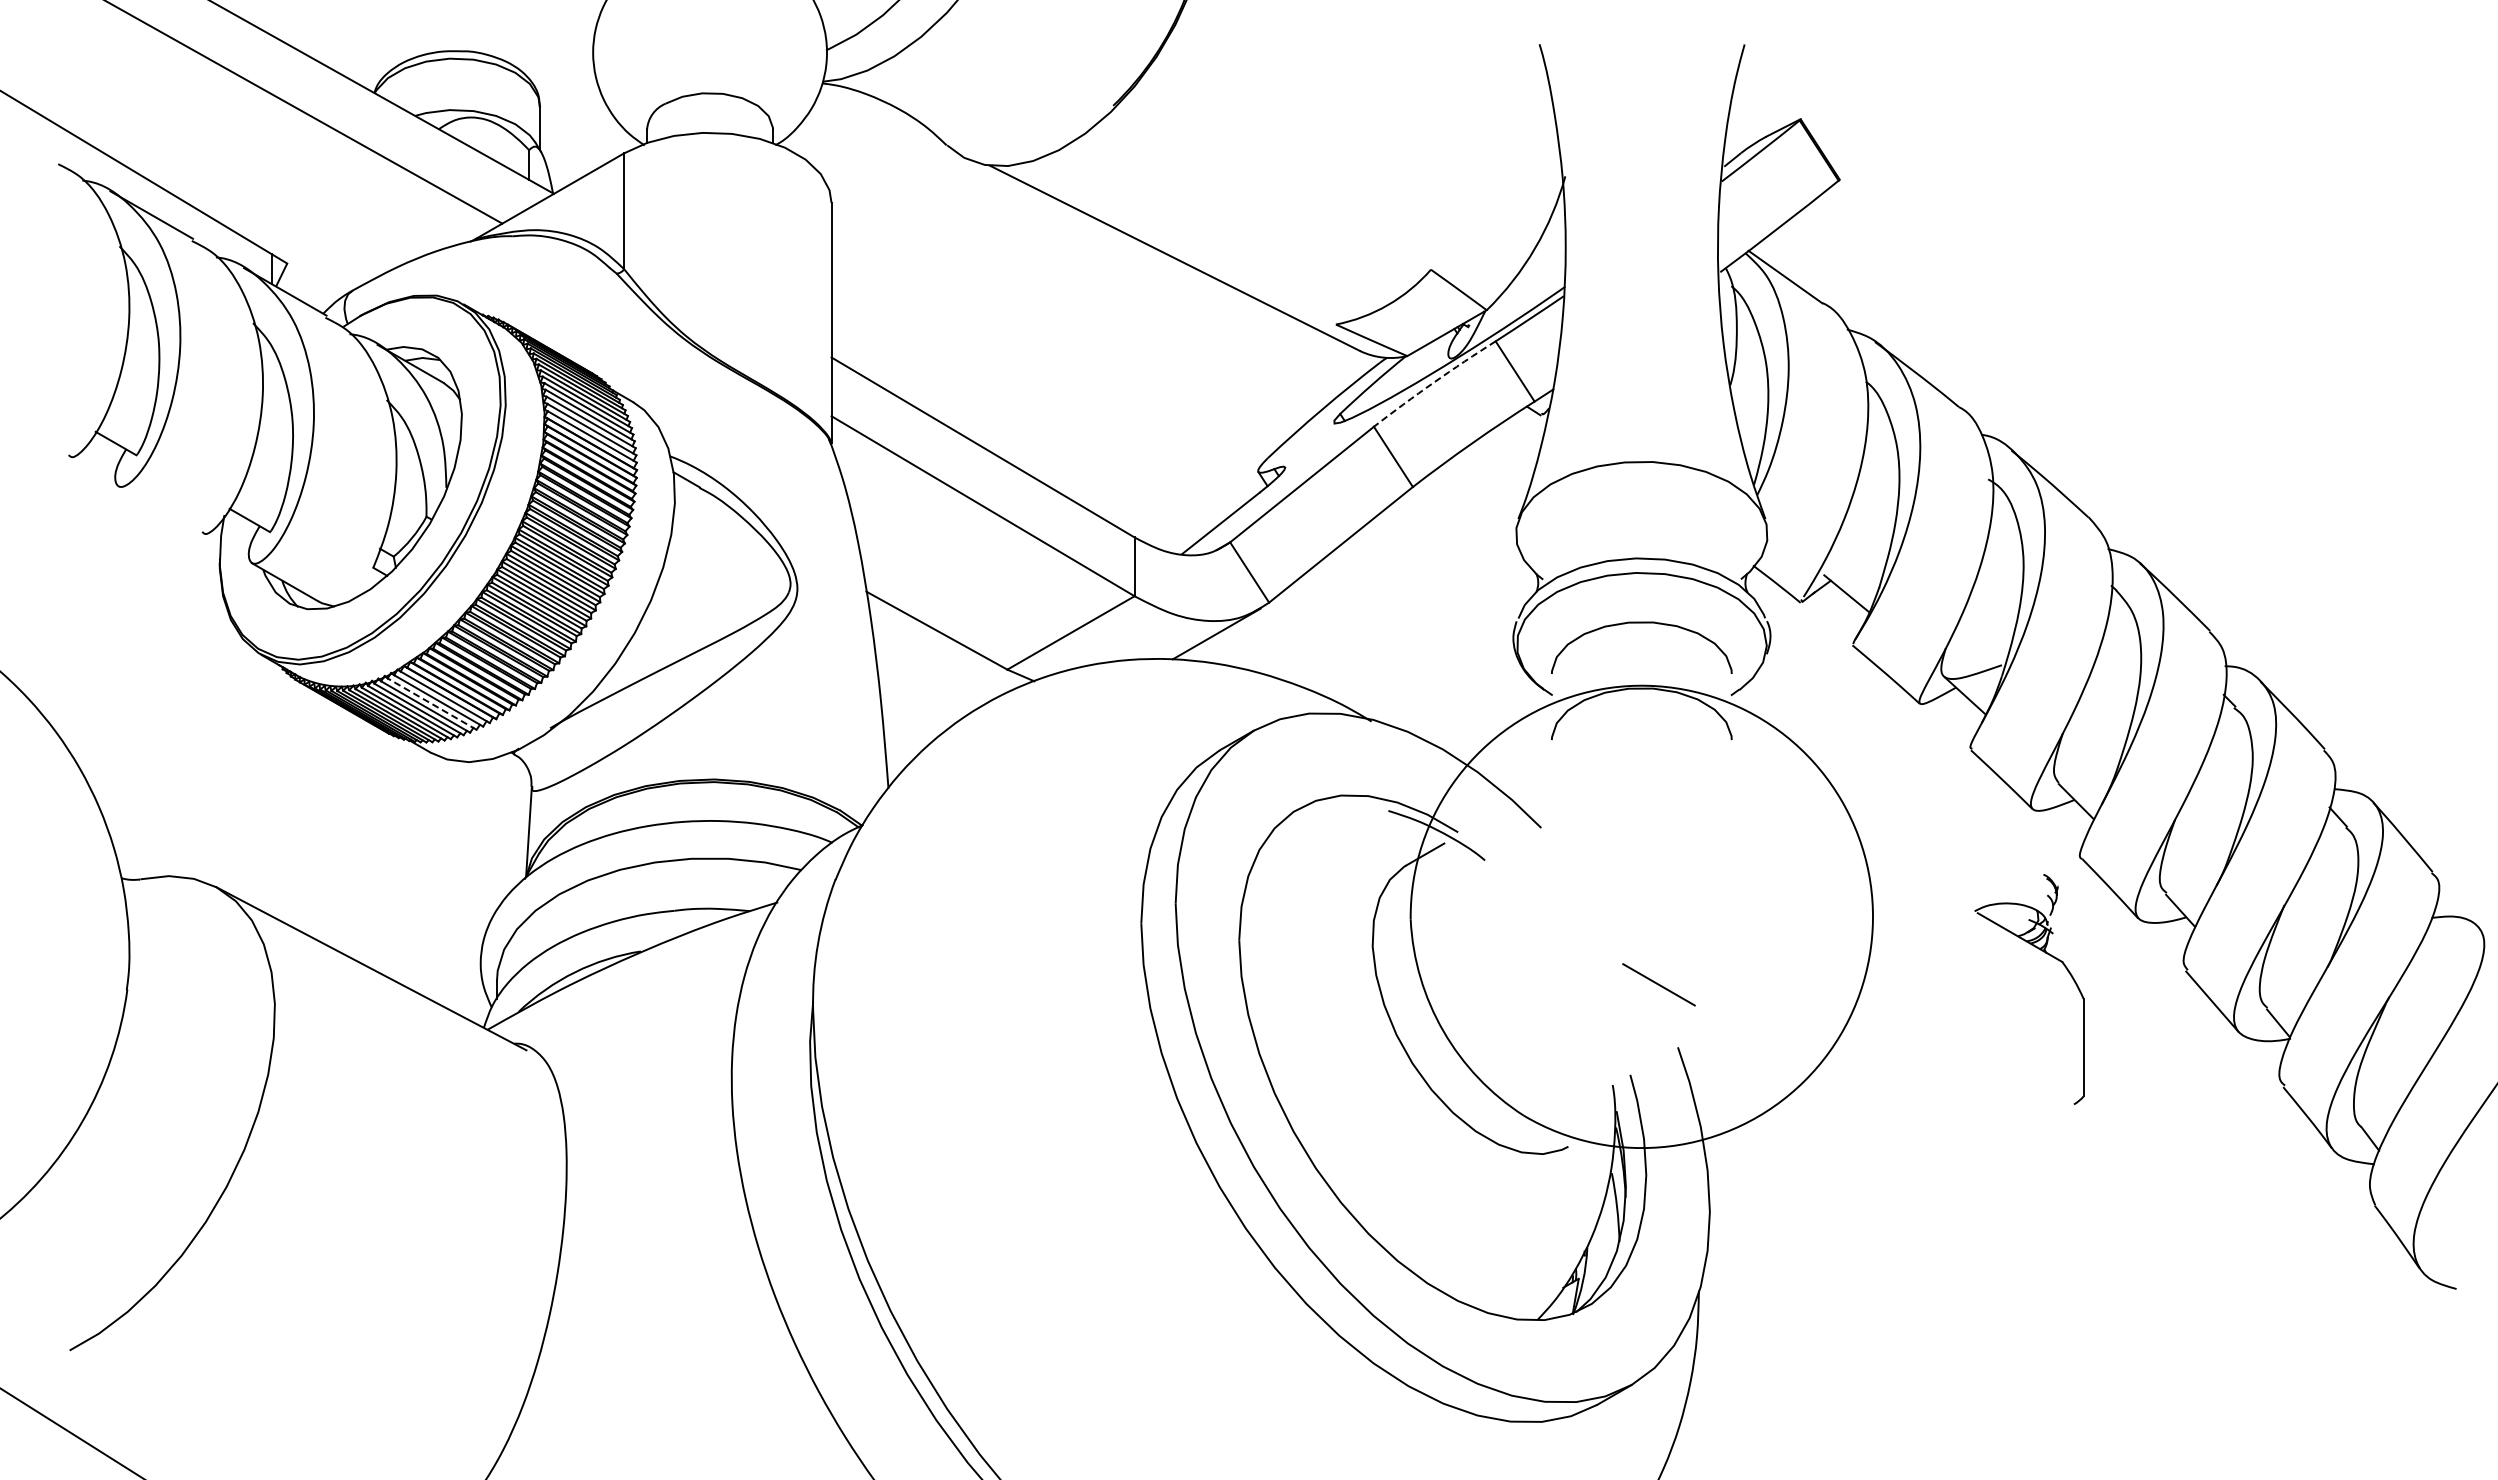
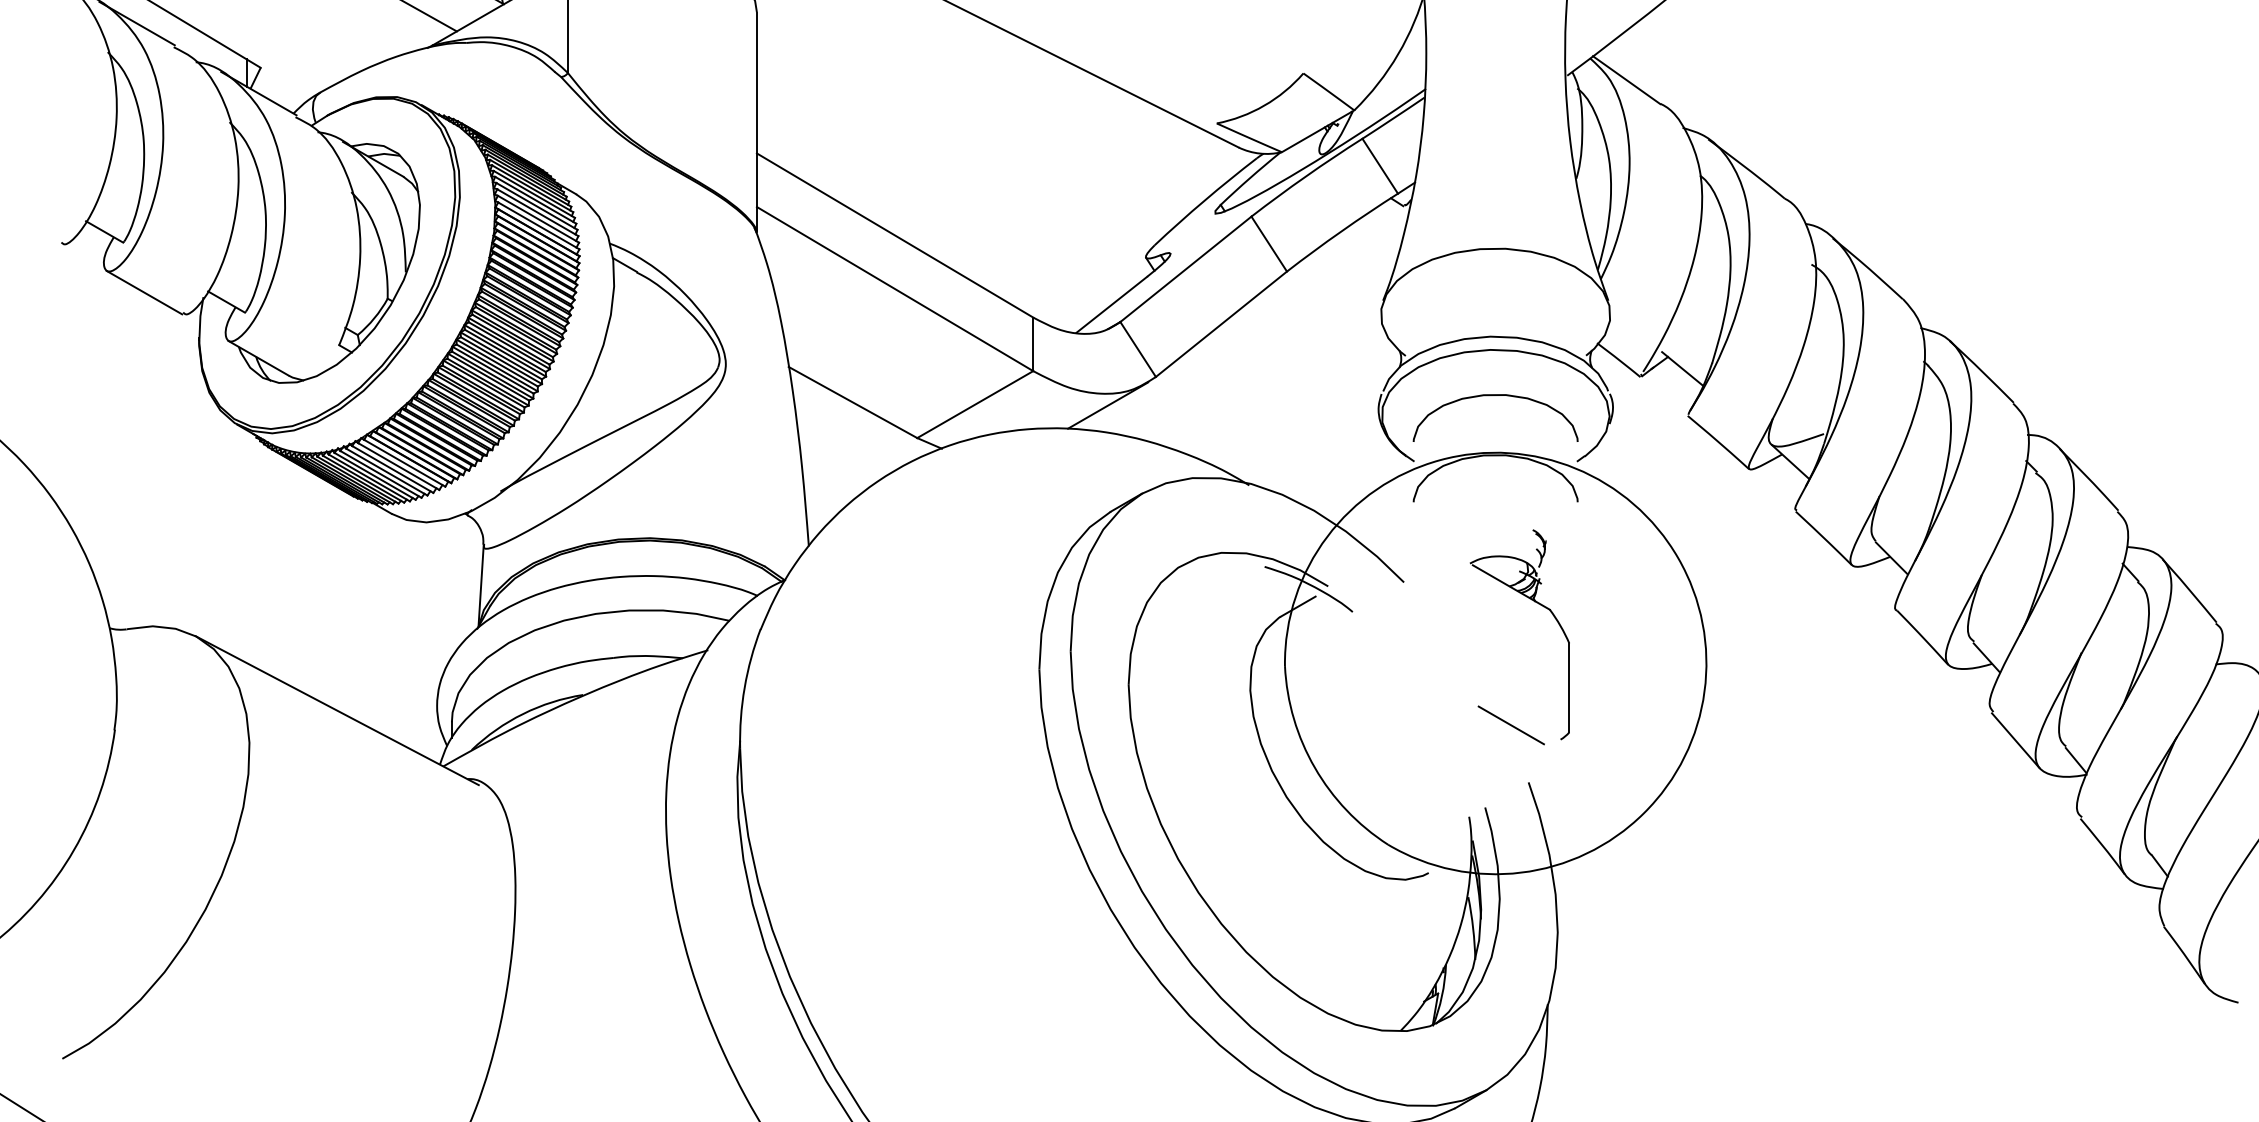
arc: (1433, 382) -> (1305, 176), dashed -> solid
line: (159, 509) -> (144, 292), added
line: (431, 703) -> (392, 468), dashed -> solid
part: (2048, 955) -> (1537, 603), moved

